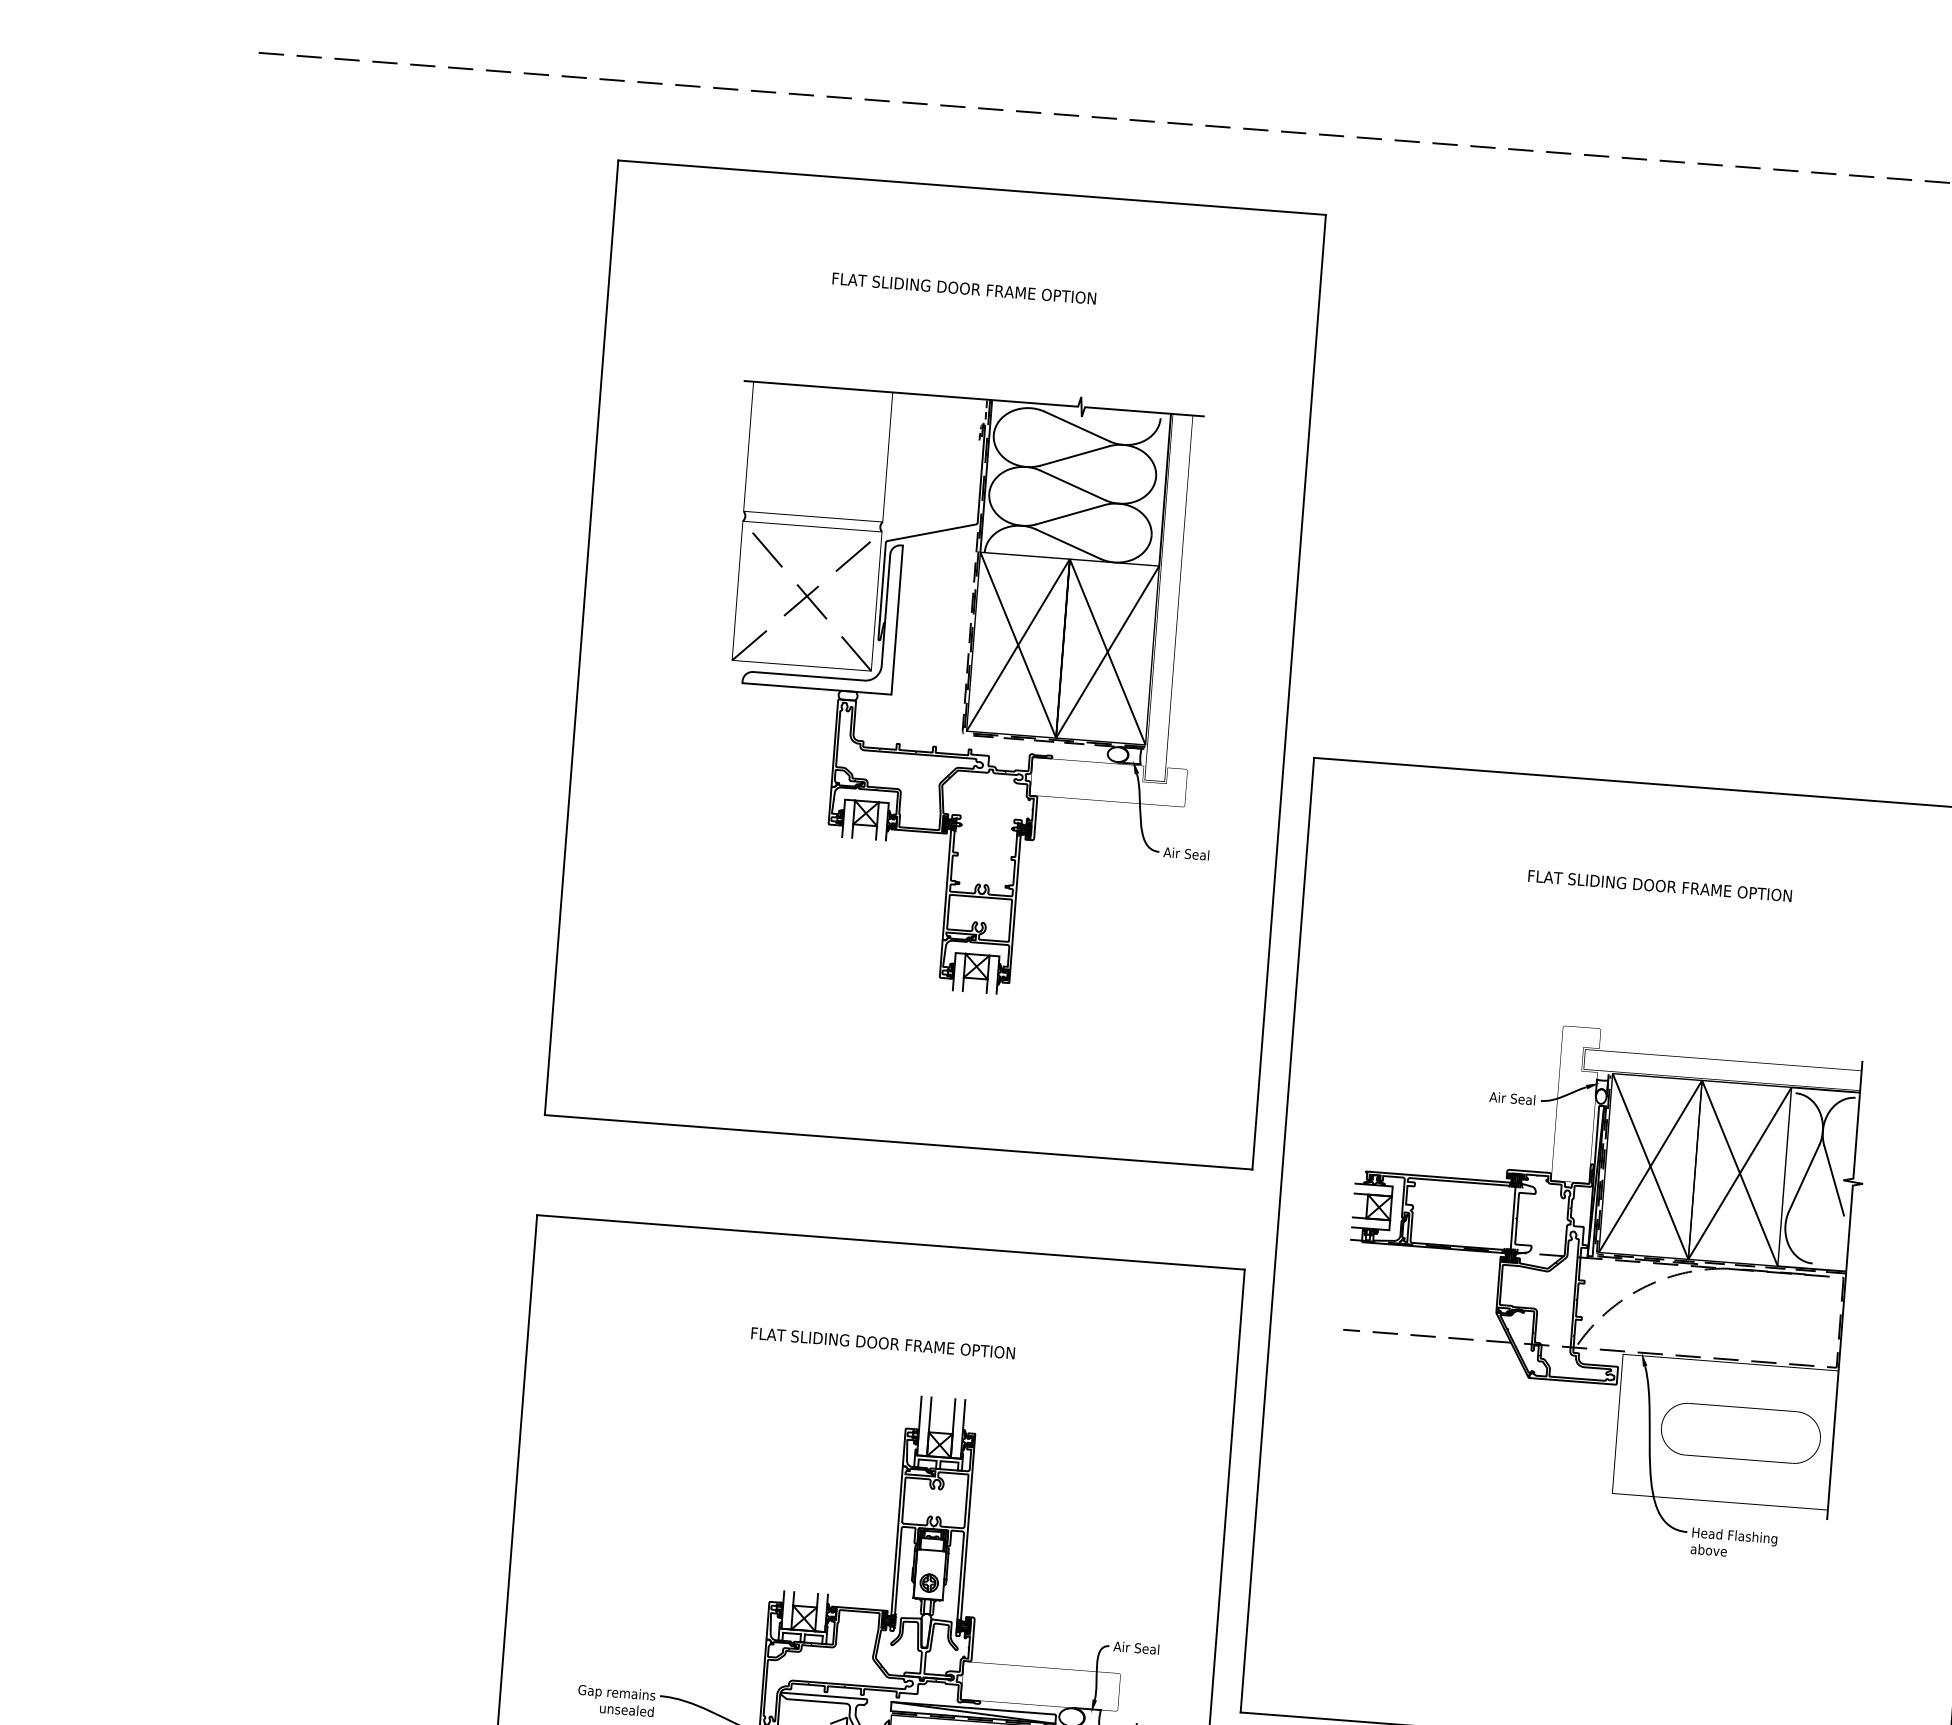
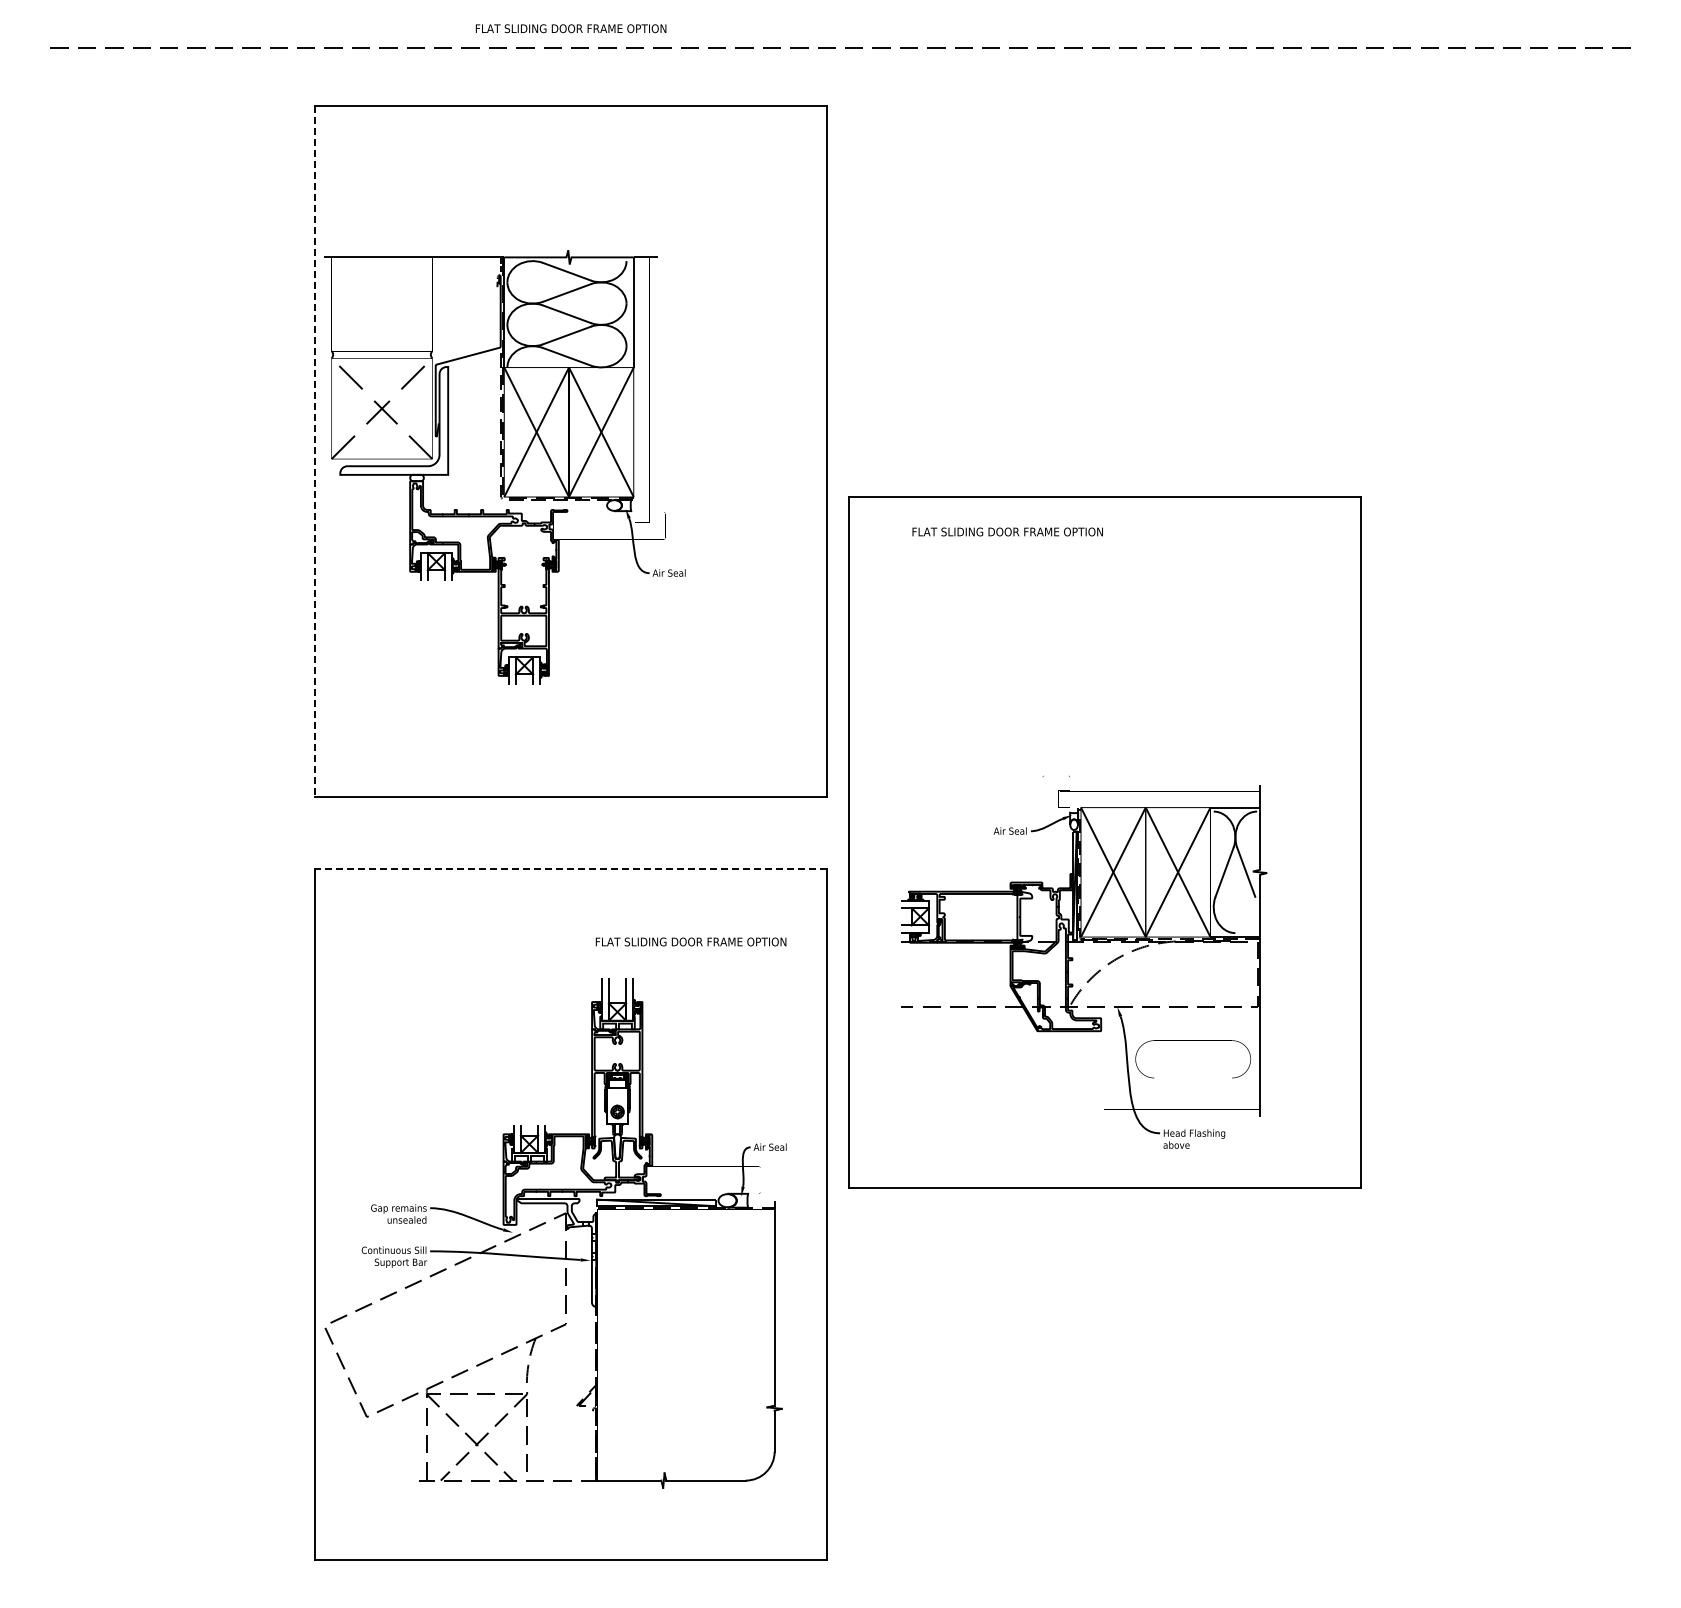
text: (963, 288) -> (570, 28), moved
line: (582, 638) -> (315, 451), solid -> dashed
part: (970, 690) -> (504, 467), moved
text: (1659, 885) -> (1007, 531), moved
line: (890, 1241) -> (570, 868), solid -> dashed
part: (1586, 1284) -> (1073, 960), moved
text: (882, 1342) -> (690, 941), moved

